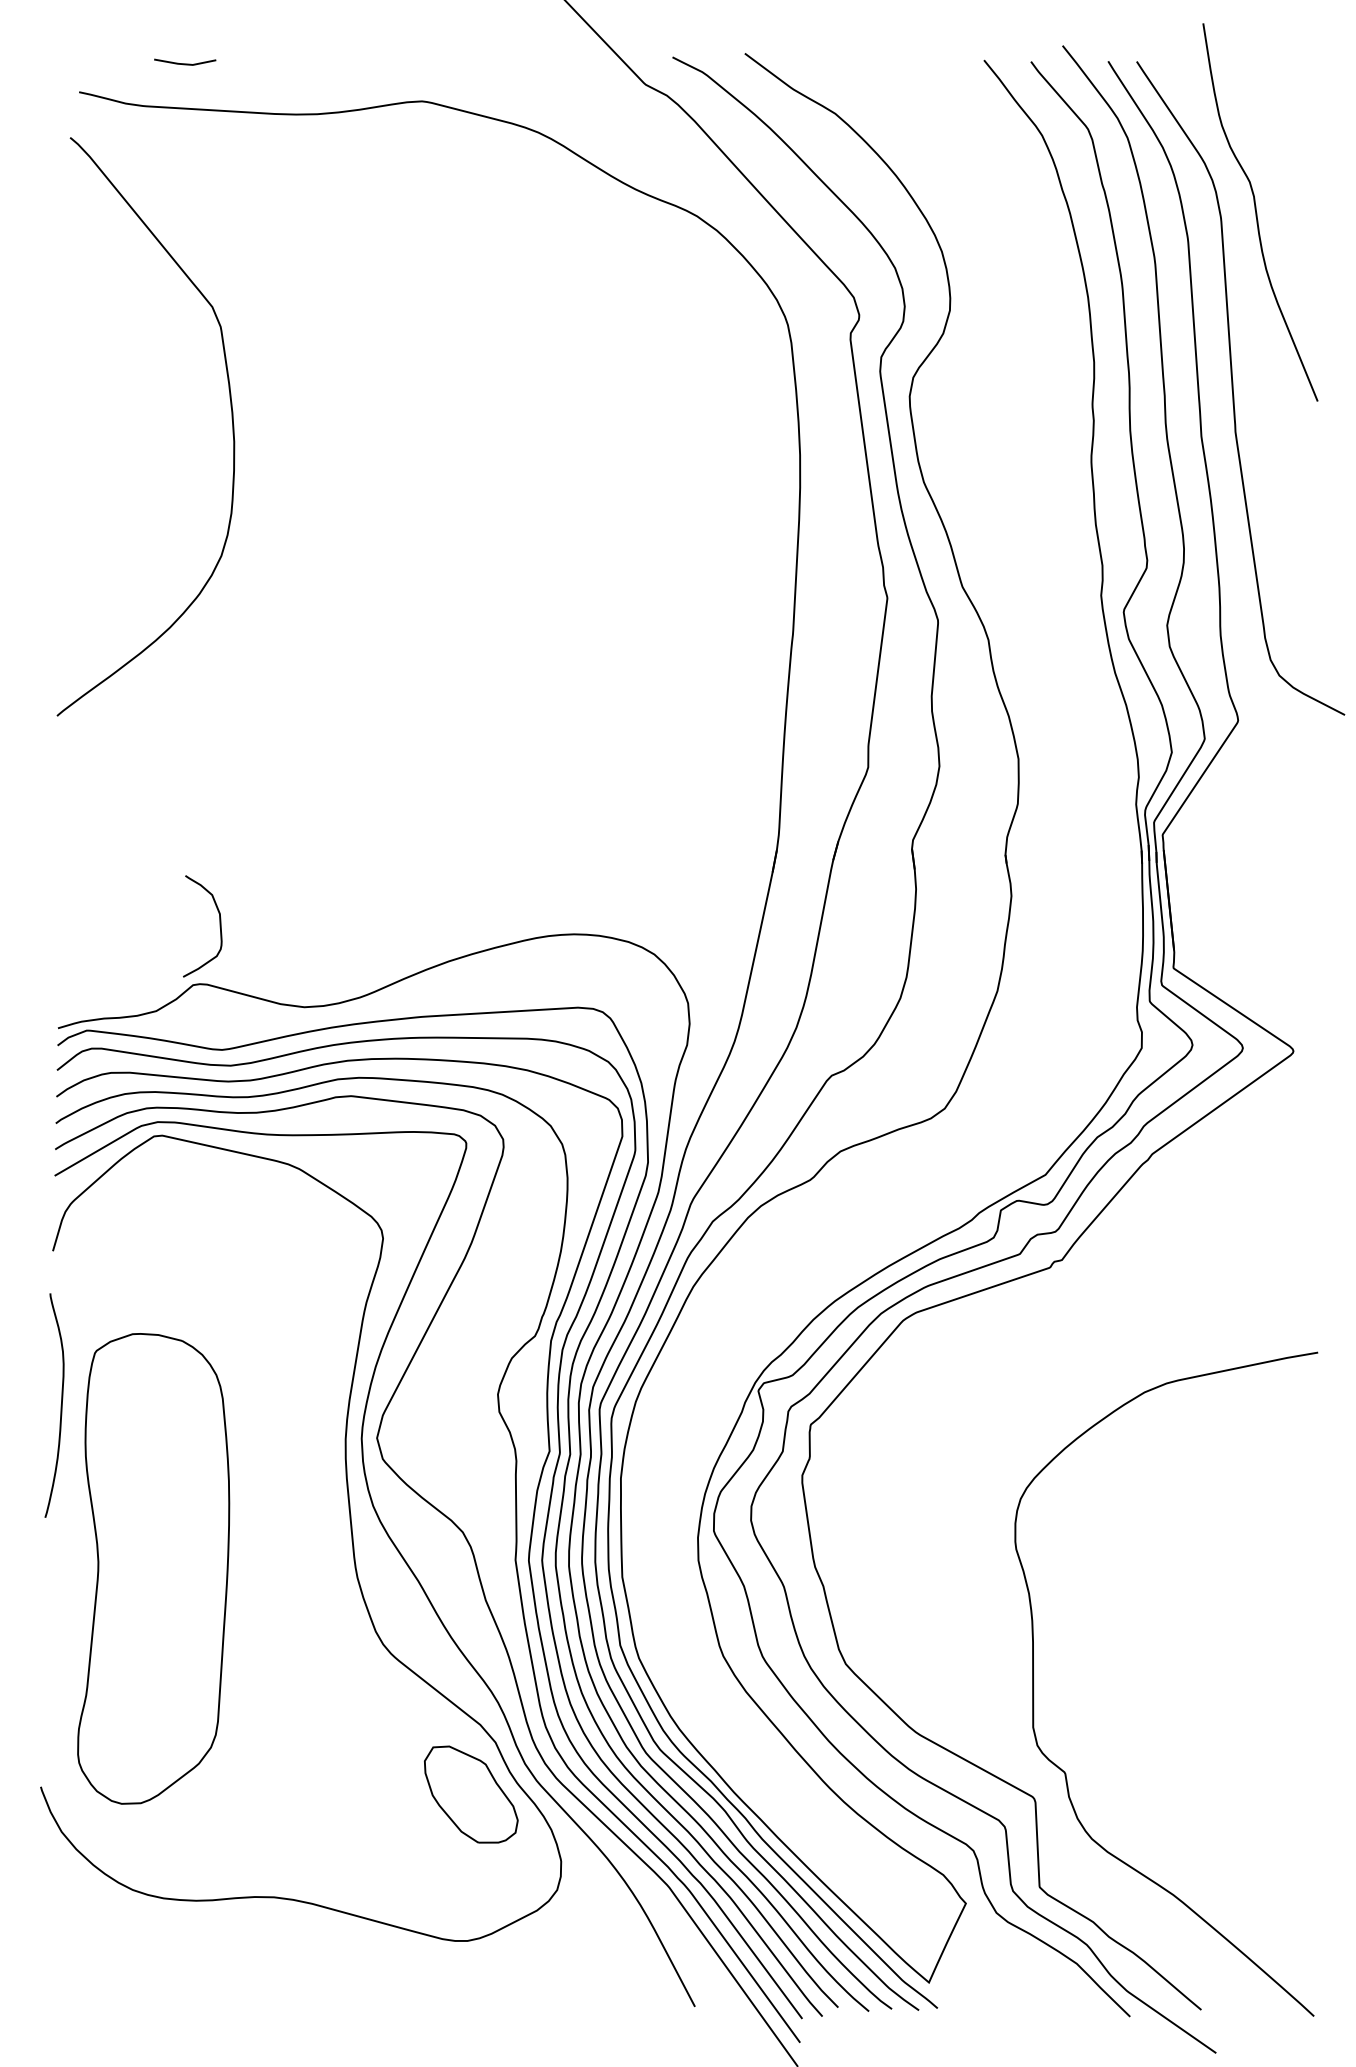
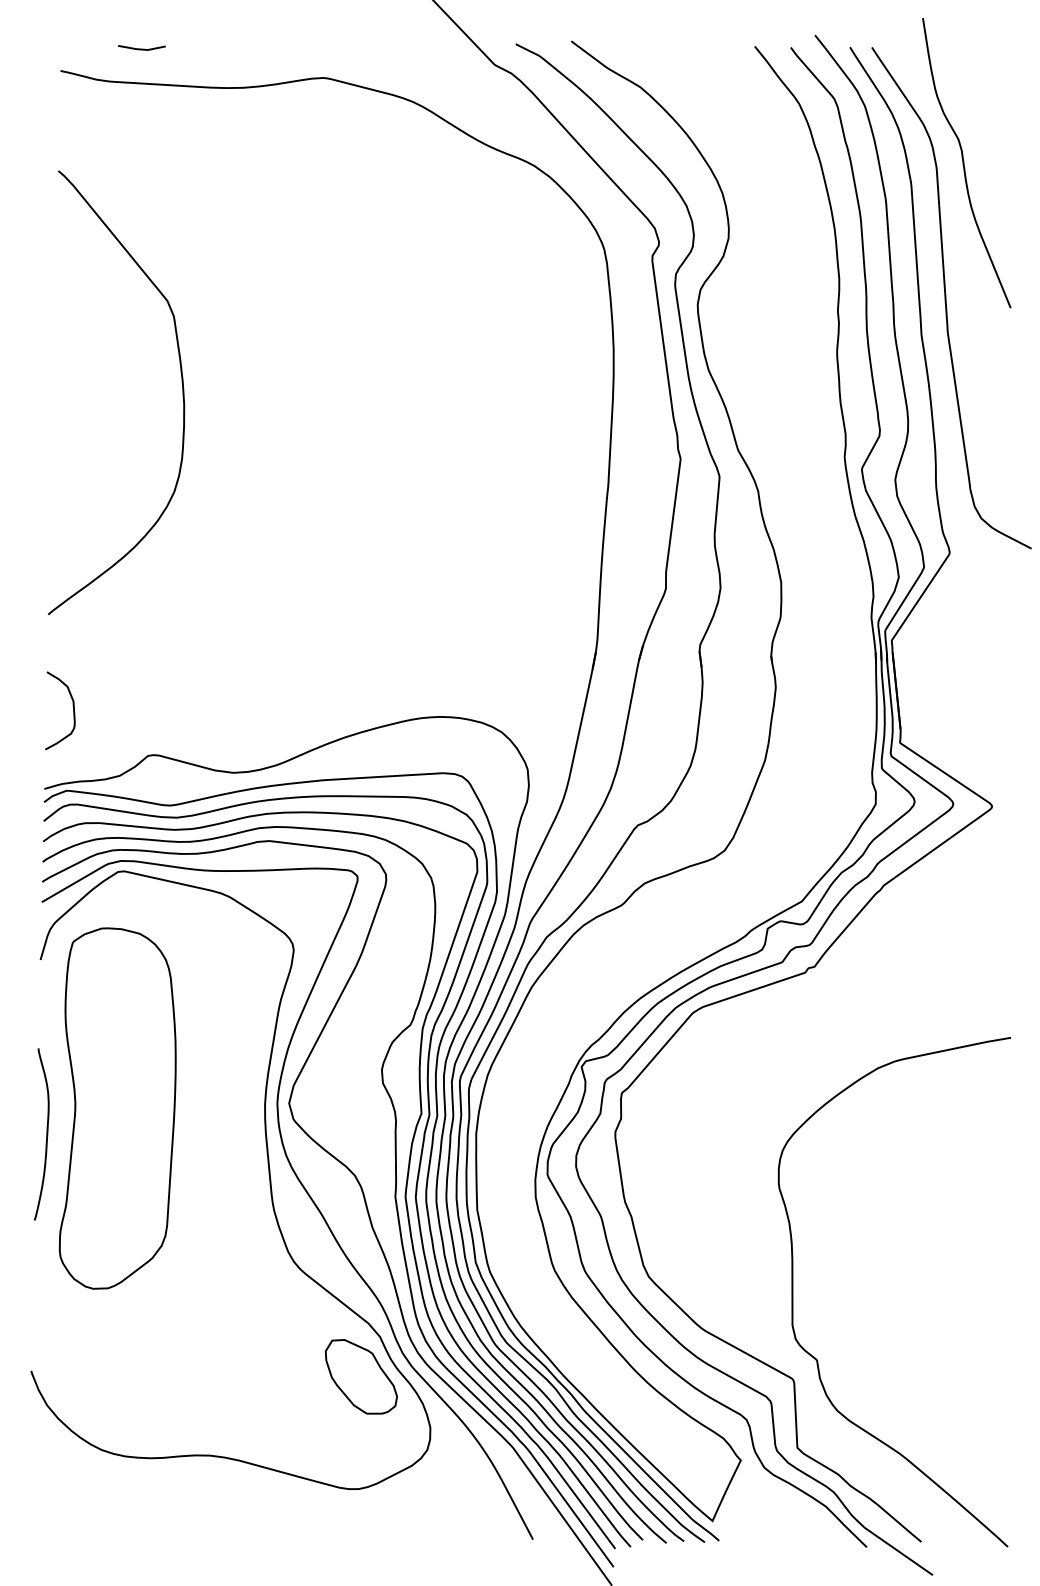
curve: (231, 419) -> (182, 387), moved
curve: (219, 926) -> (73, 710), moved
curve: (60, 1405) -> (46, 1134), moved
part: (153, 1568) -> (117, 1108), moved

